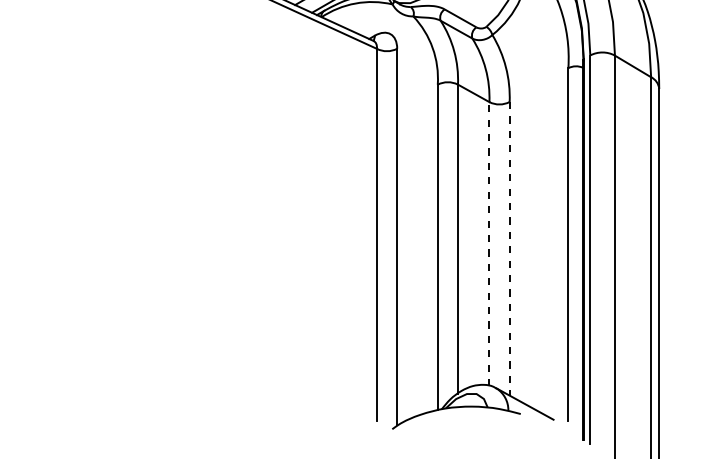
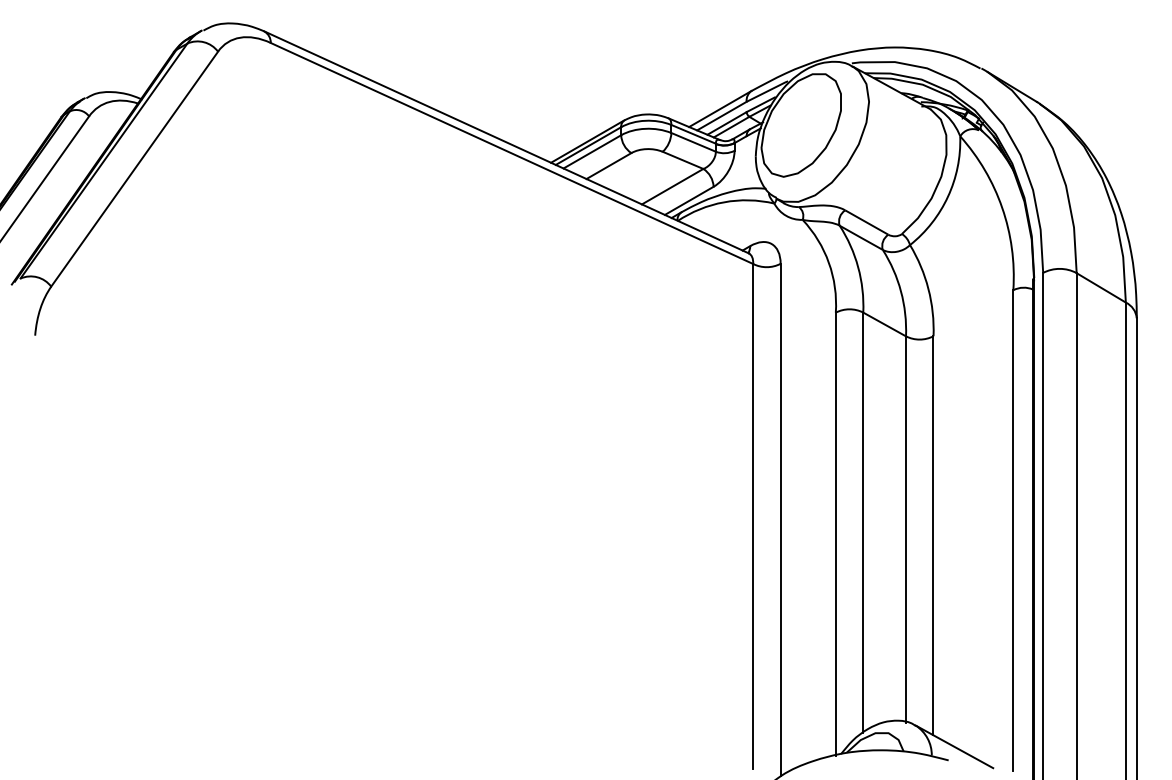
line: (489, 243) -> (906, 528), dashed -> solid
line: (509, 248) -> (933, 535), dashed -> solid

